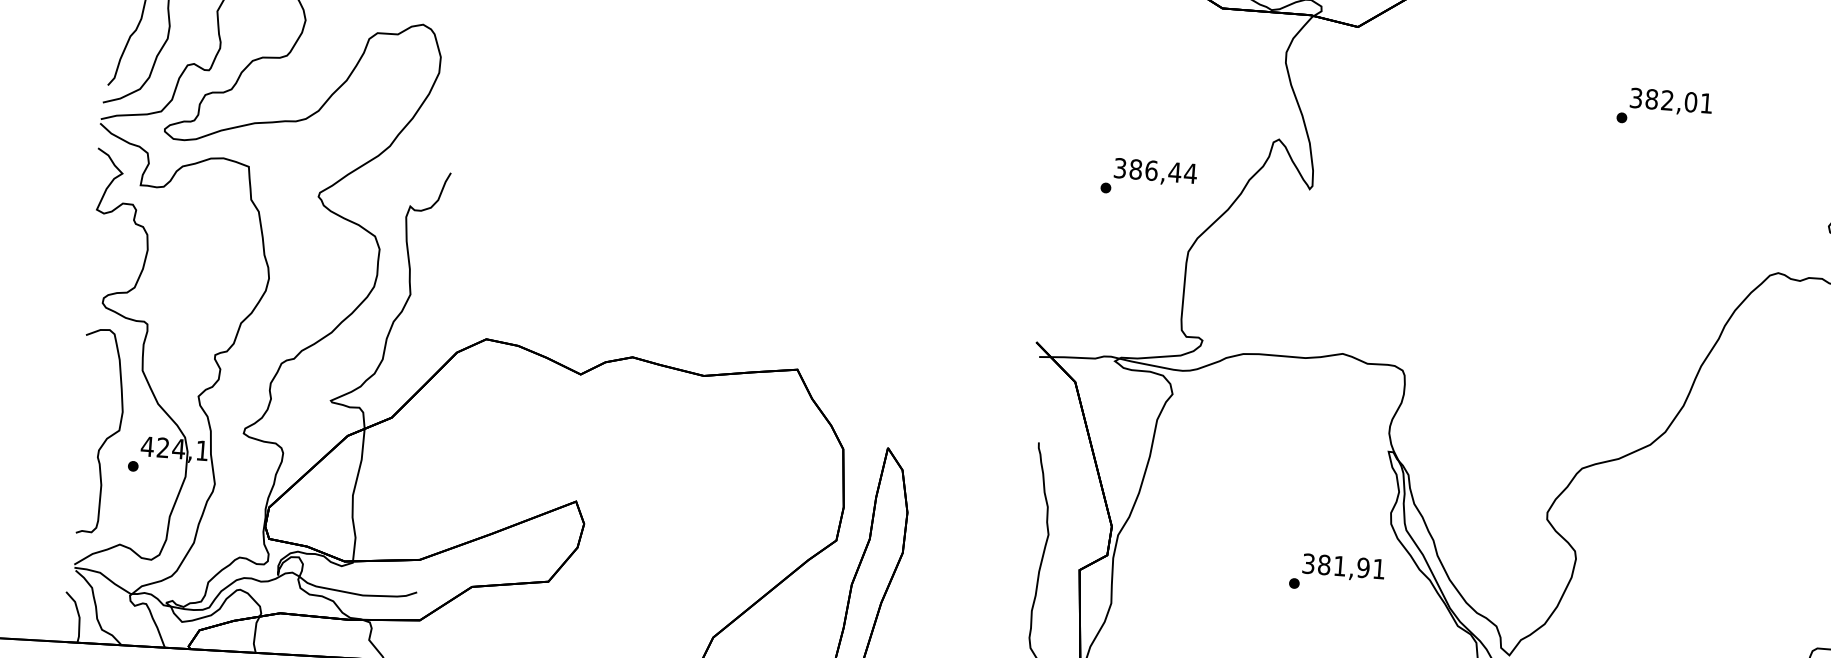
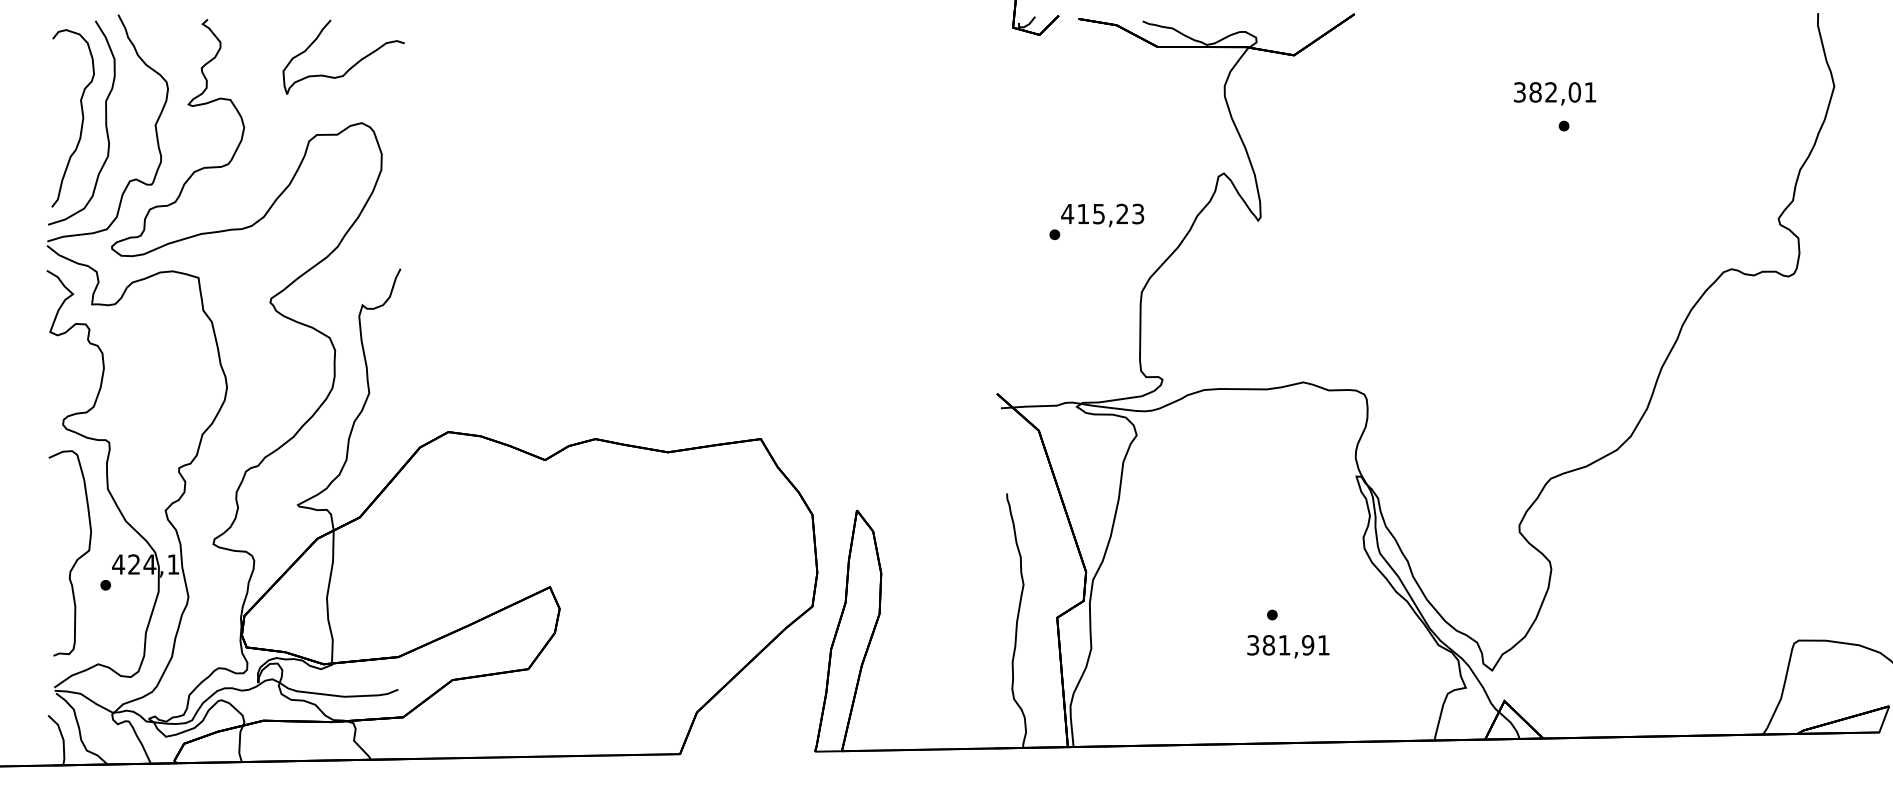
text: (1671, 101) -> (1555, 93), moved
text: (1155, 170) -> (1102, 213), 386,44 -> 415,23
text: (1343, 567) -> (1288, 646), moved

